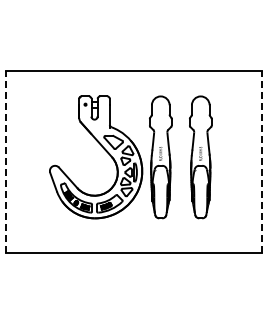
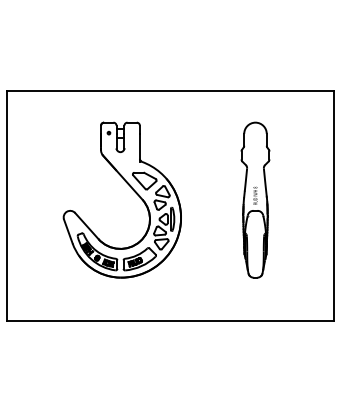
part: (160, 157) -> (204, 200), removed
line: (5, 162) -> (7, 206), dashed -> solid
line: (262, 162) -> (333, 206), dashed -> solid

